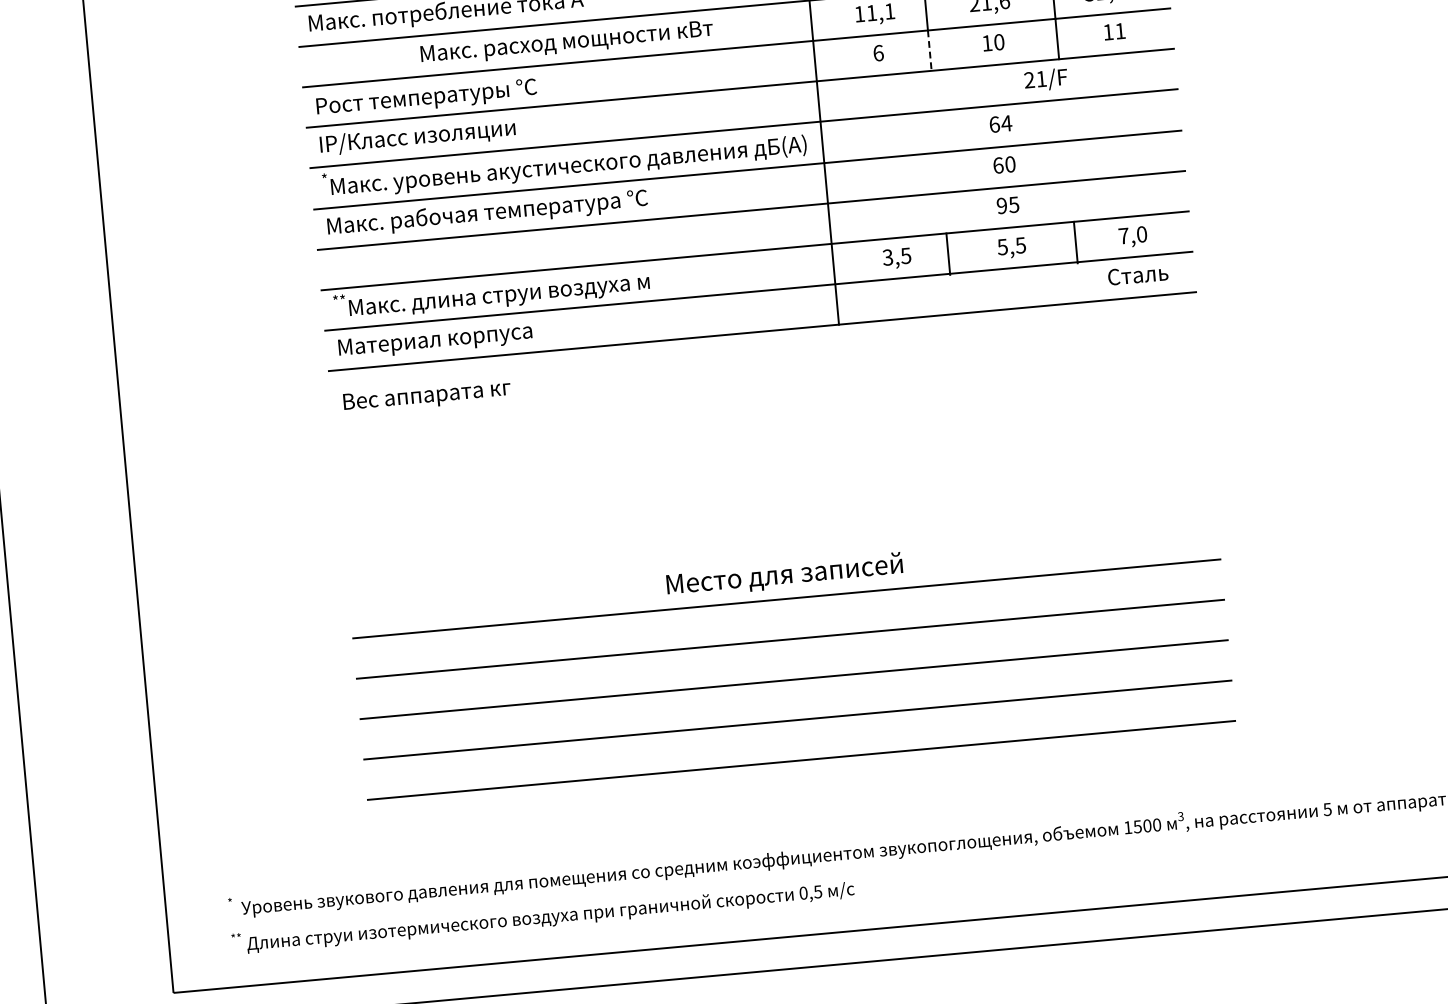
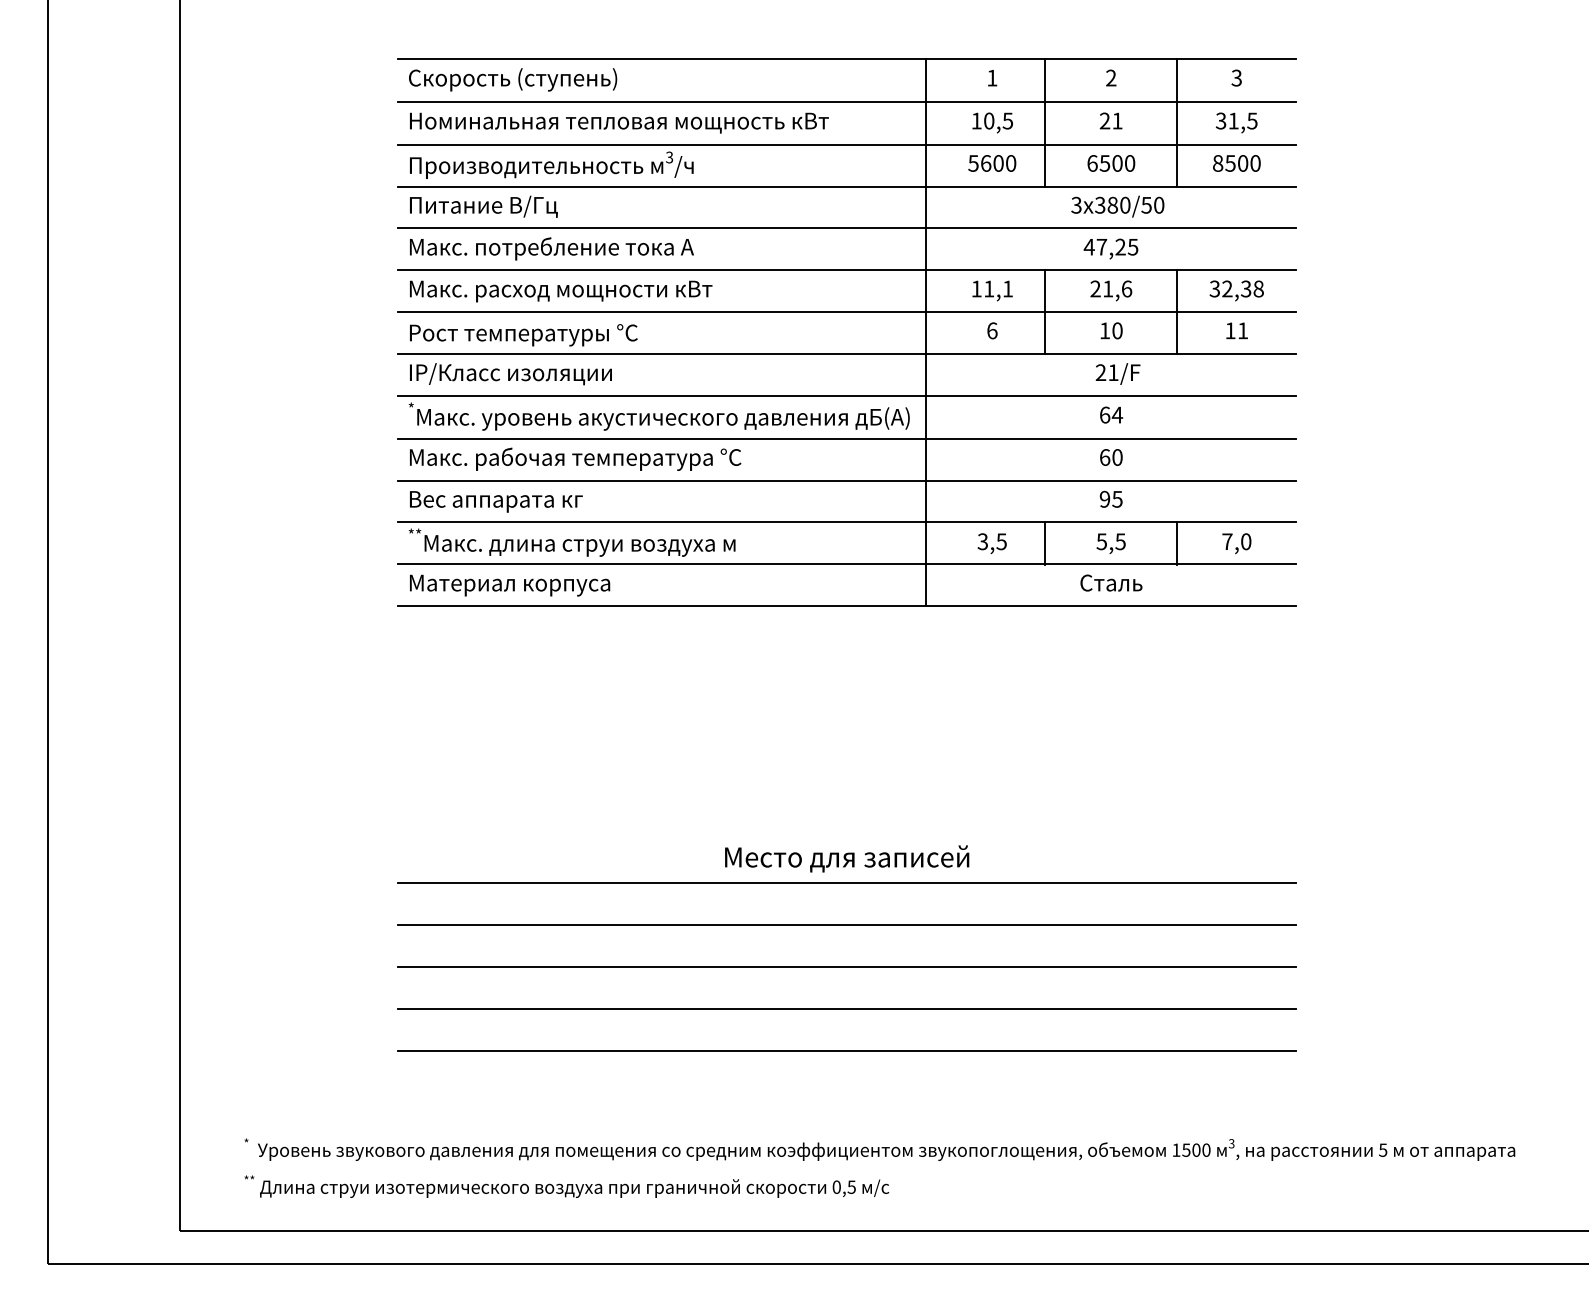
text: (567, 43) -> (561, 291), moved
line: (930, 51) -> (1045, 333), dashed -> solid
text: (1045, 79) -> (1117, 373), moved
text: (1138, 274) -> (1111, 582), moved
text: (427, 396) -> (496, 501), moved

